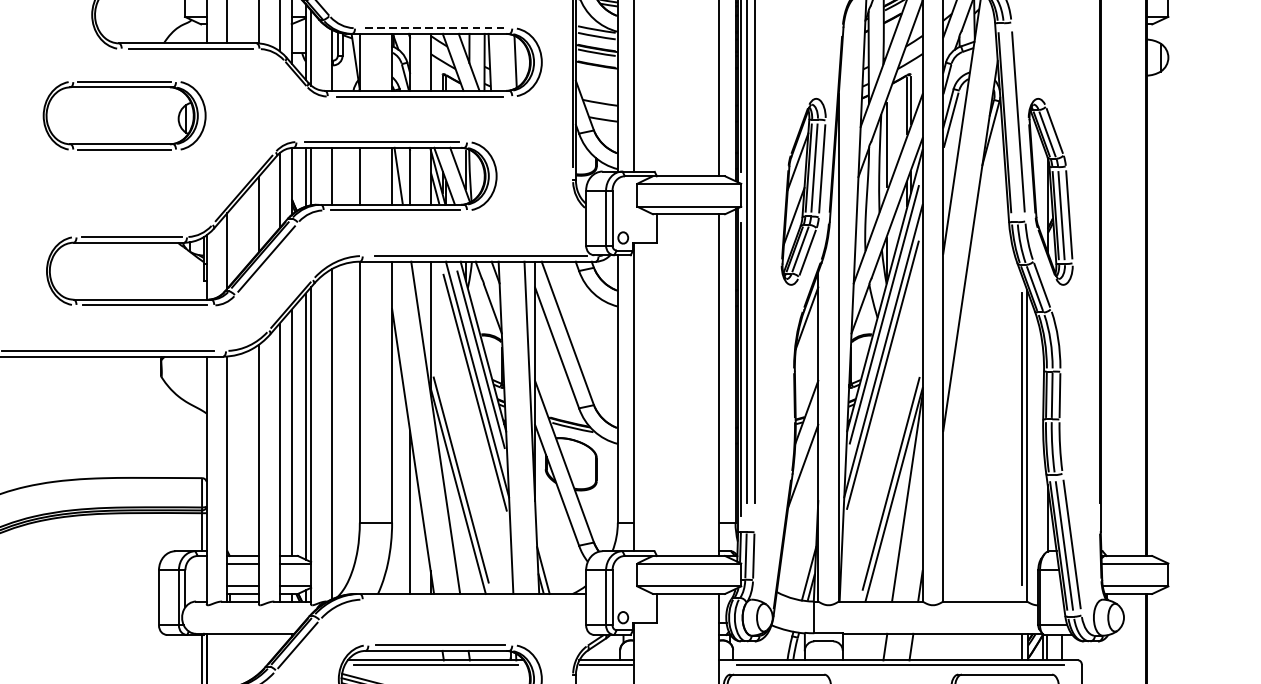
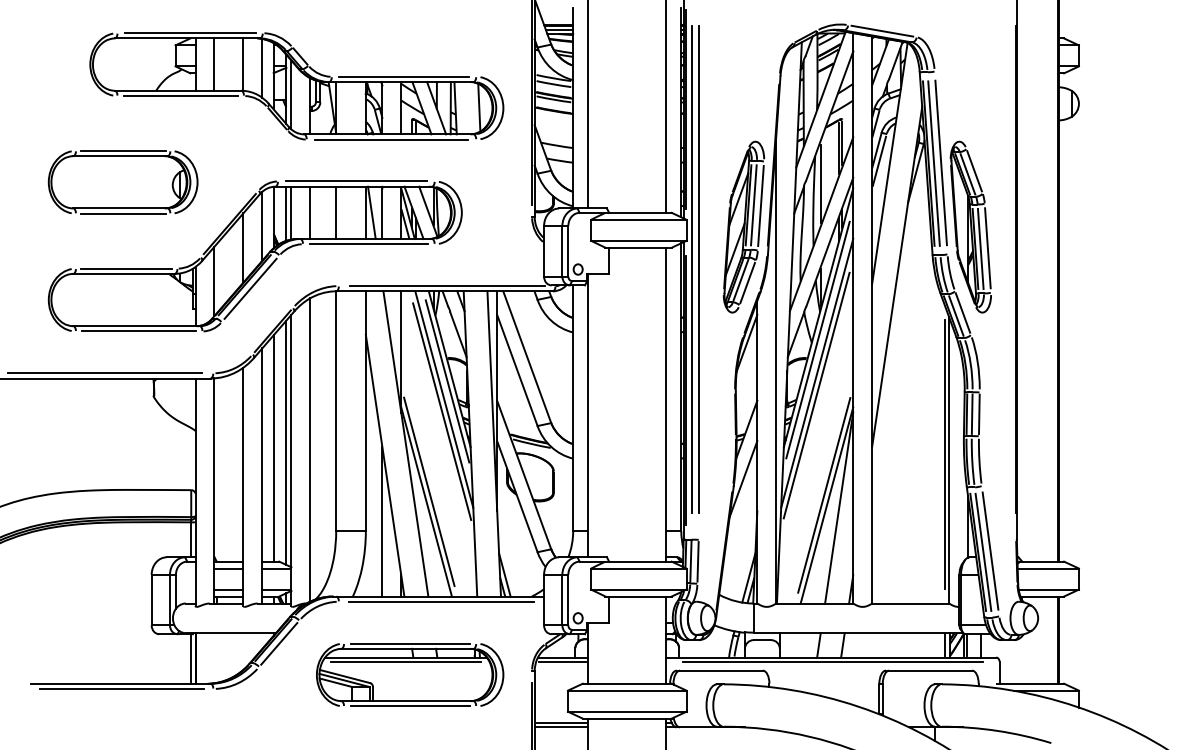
line: (434, 27) -> (404, 76), dashed -> solid
part: (123, 116) -> (122, 182), moved
line: (1010, 122) -> (933, 163), added
line: (474, 599) -> (441, 601), added

